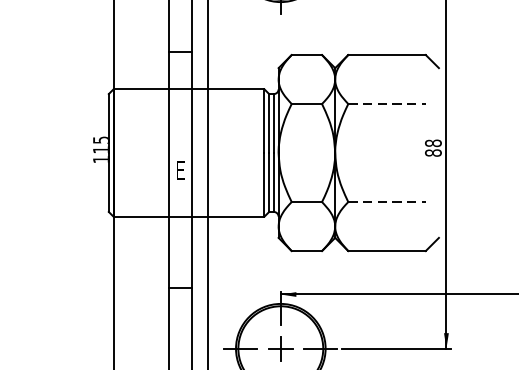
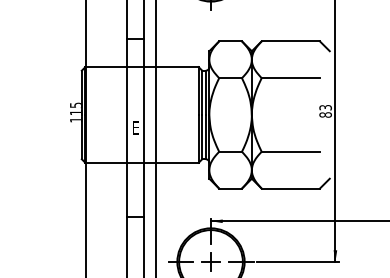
line: (387, 104) -> (291, 78), dashed -> solid
text: (433, 143) -> (325, 107), 88 -> 83
line: (387, 201) -> (291, 151), dashed -> solid

